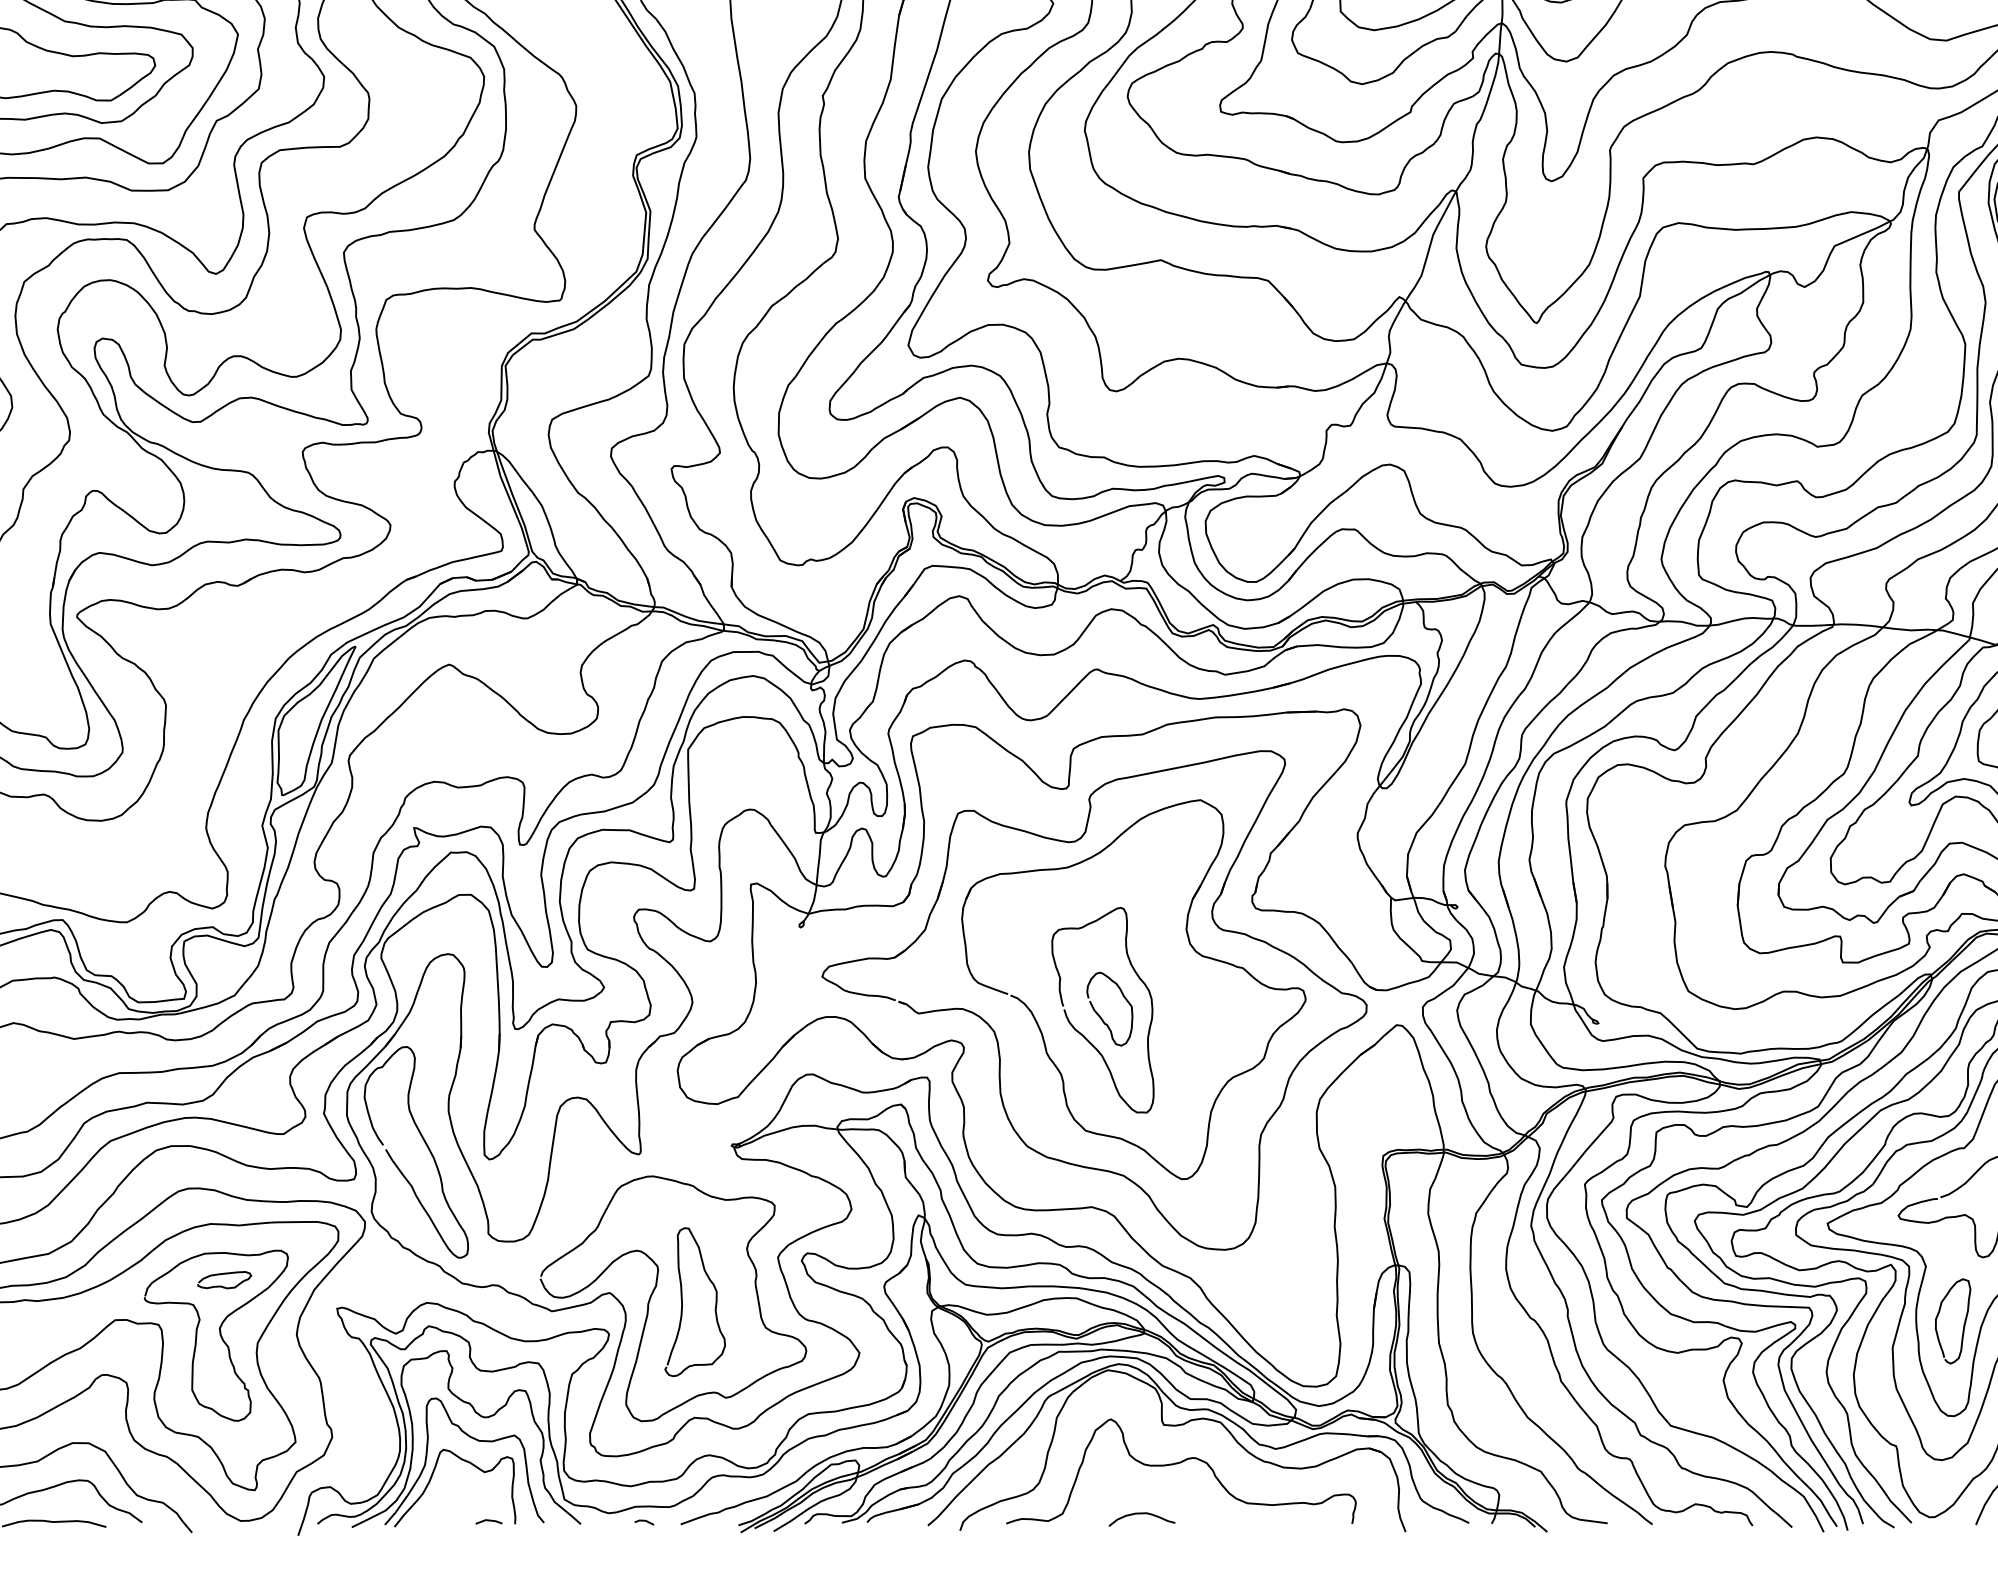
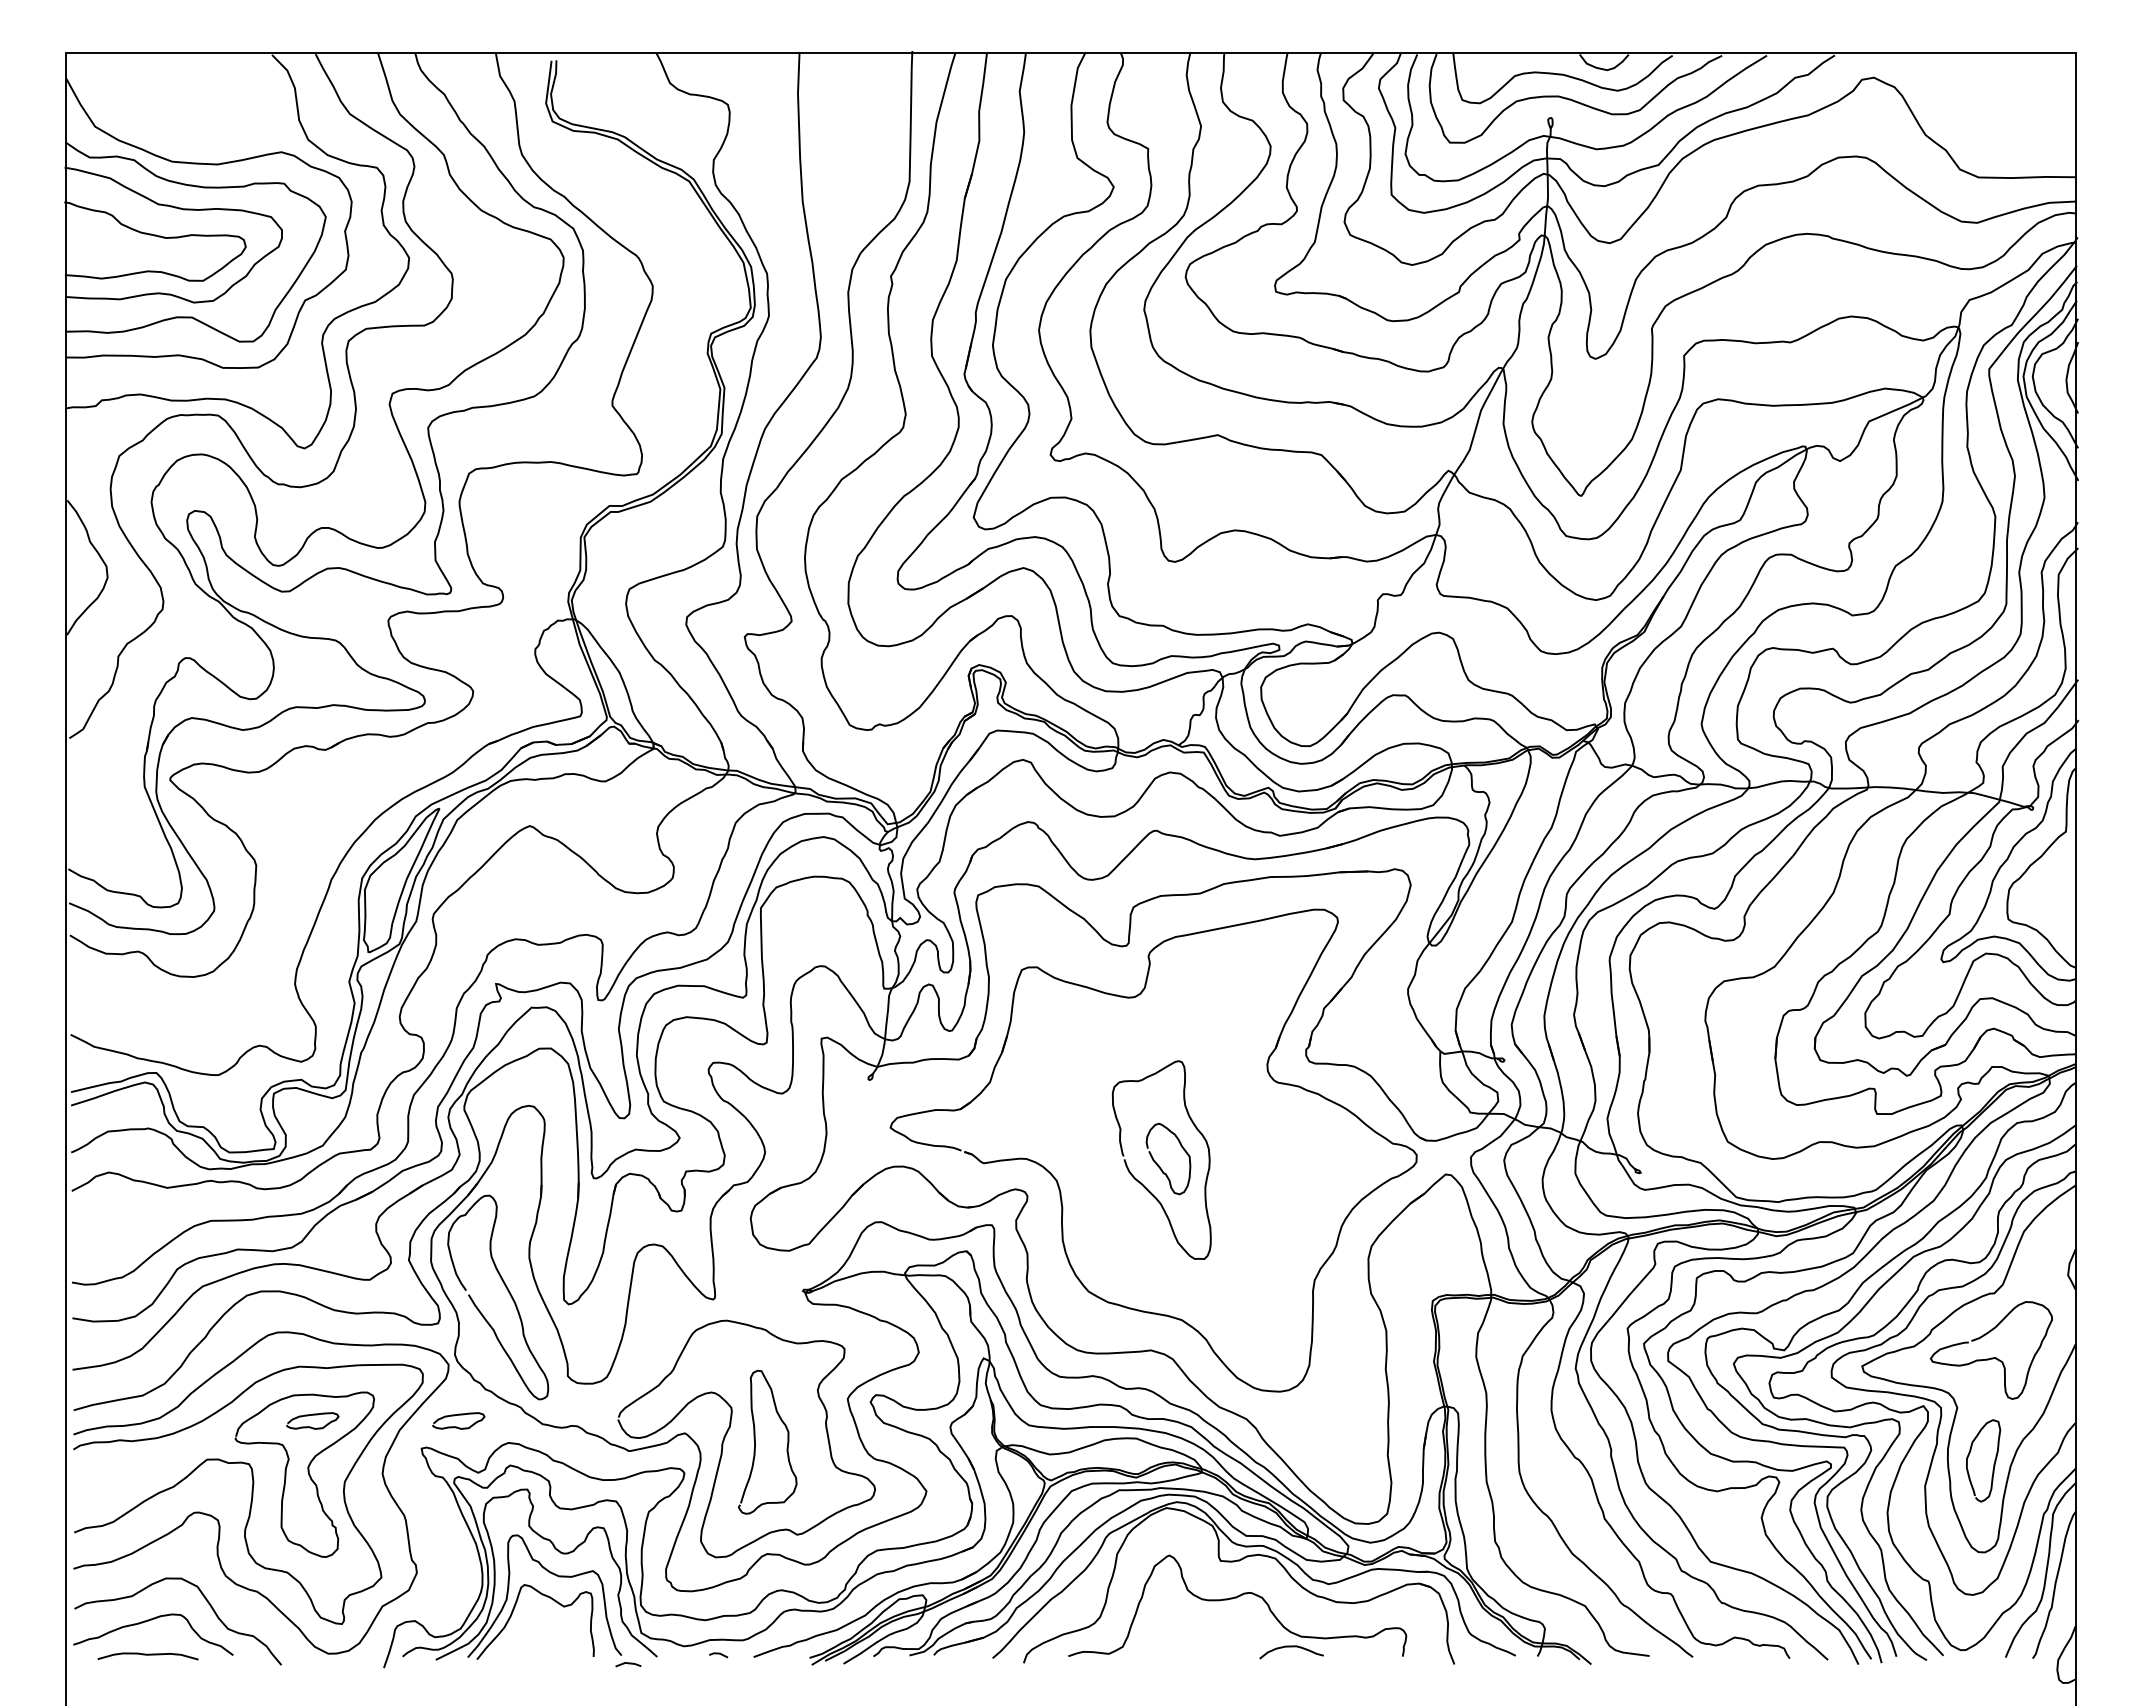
part: (1190, 946) -> (1246, 1098), removed
curve: (375, 1274) -> (458, 1415), added
curve: (1141, 1514) -> (1291, 1647), moved
line: (489, 1521) -> (628, 1664), moved

